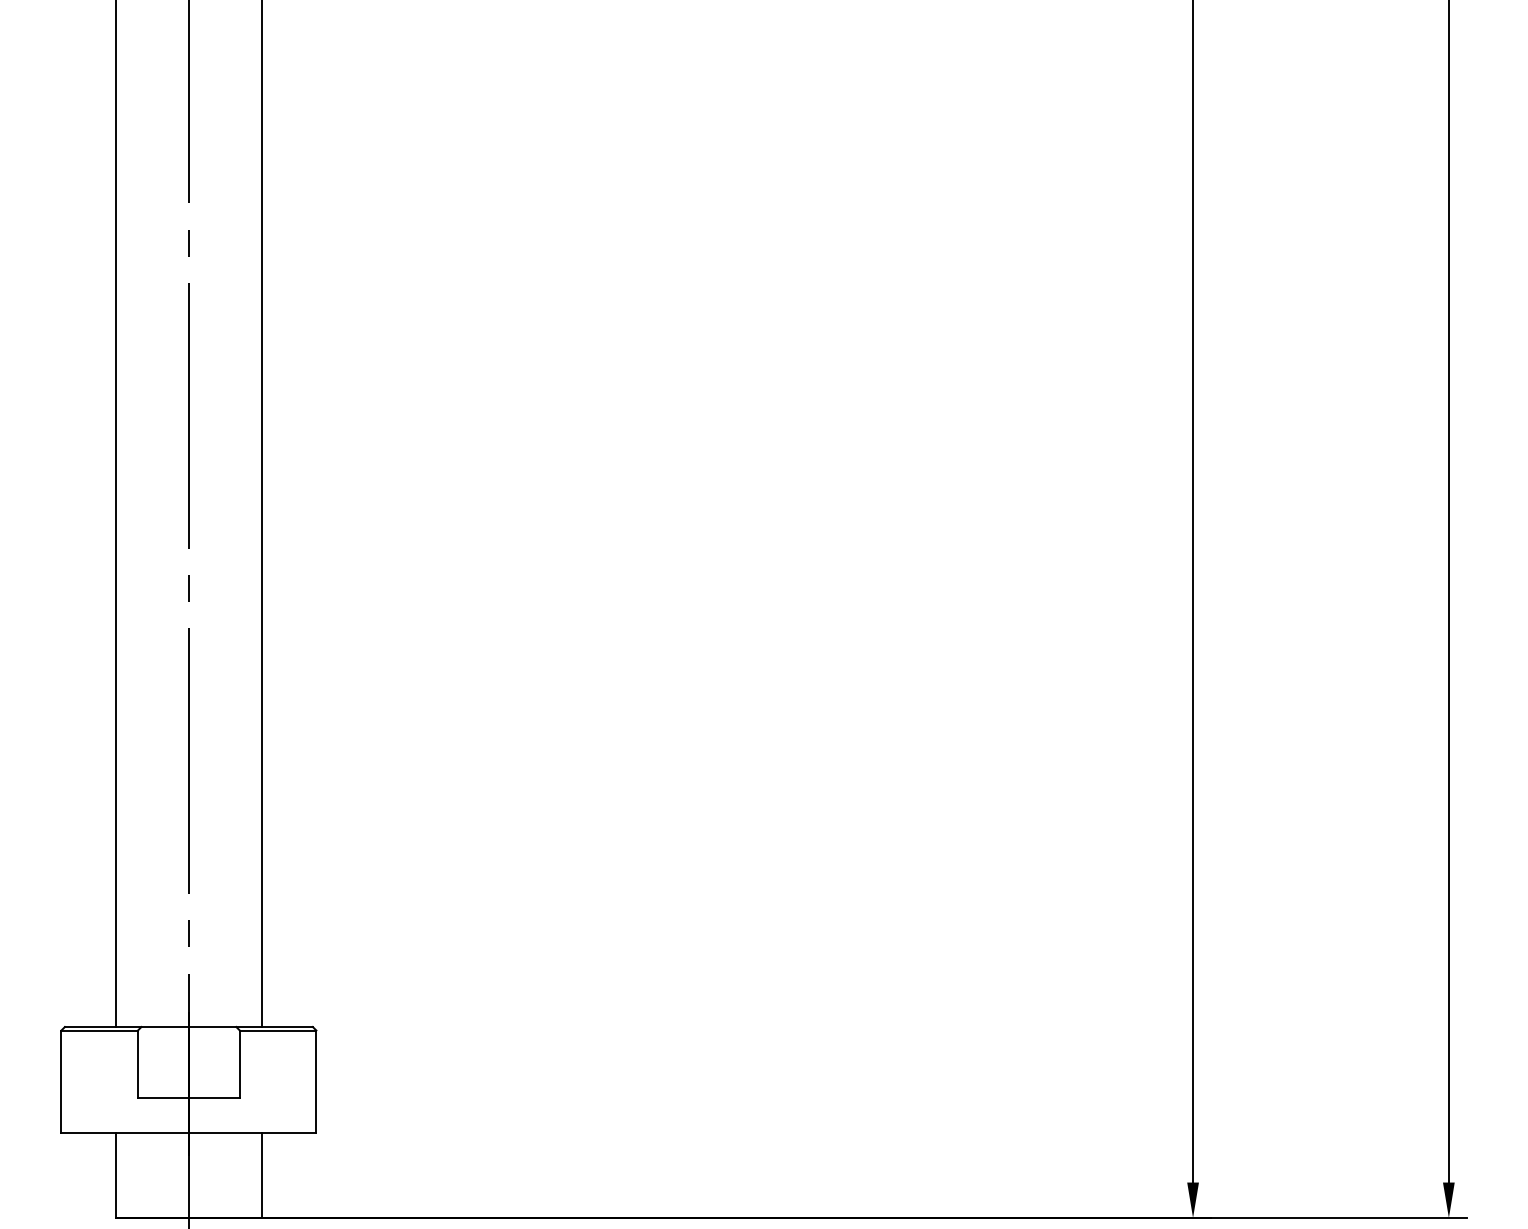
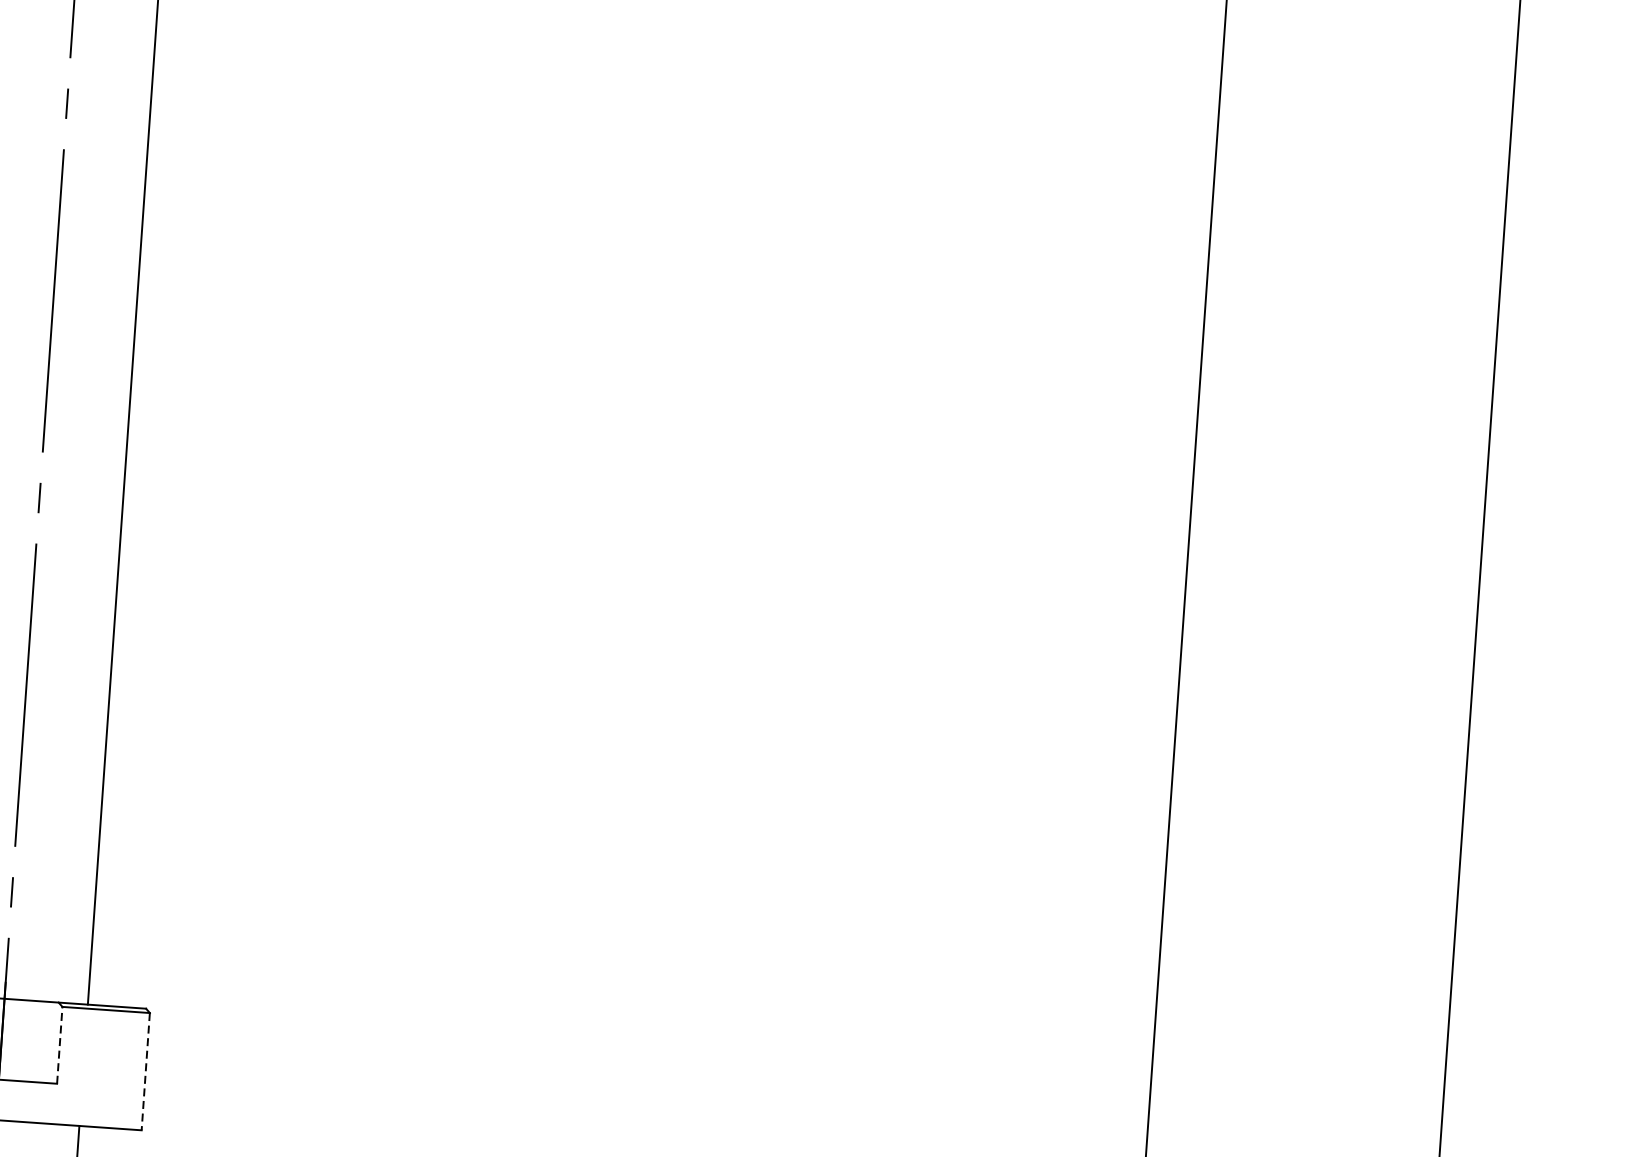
line: (239, 1064) -> (59, 1045), solid -> dashed
line: (316, 1082) -> (145, 1072), solid -> dashed

